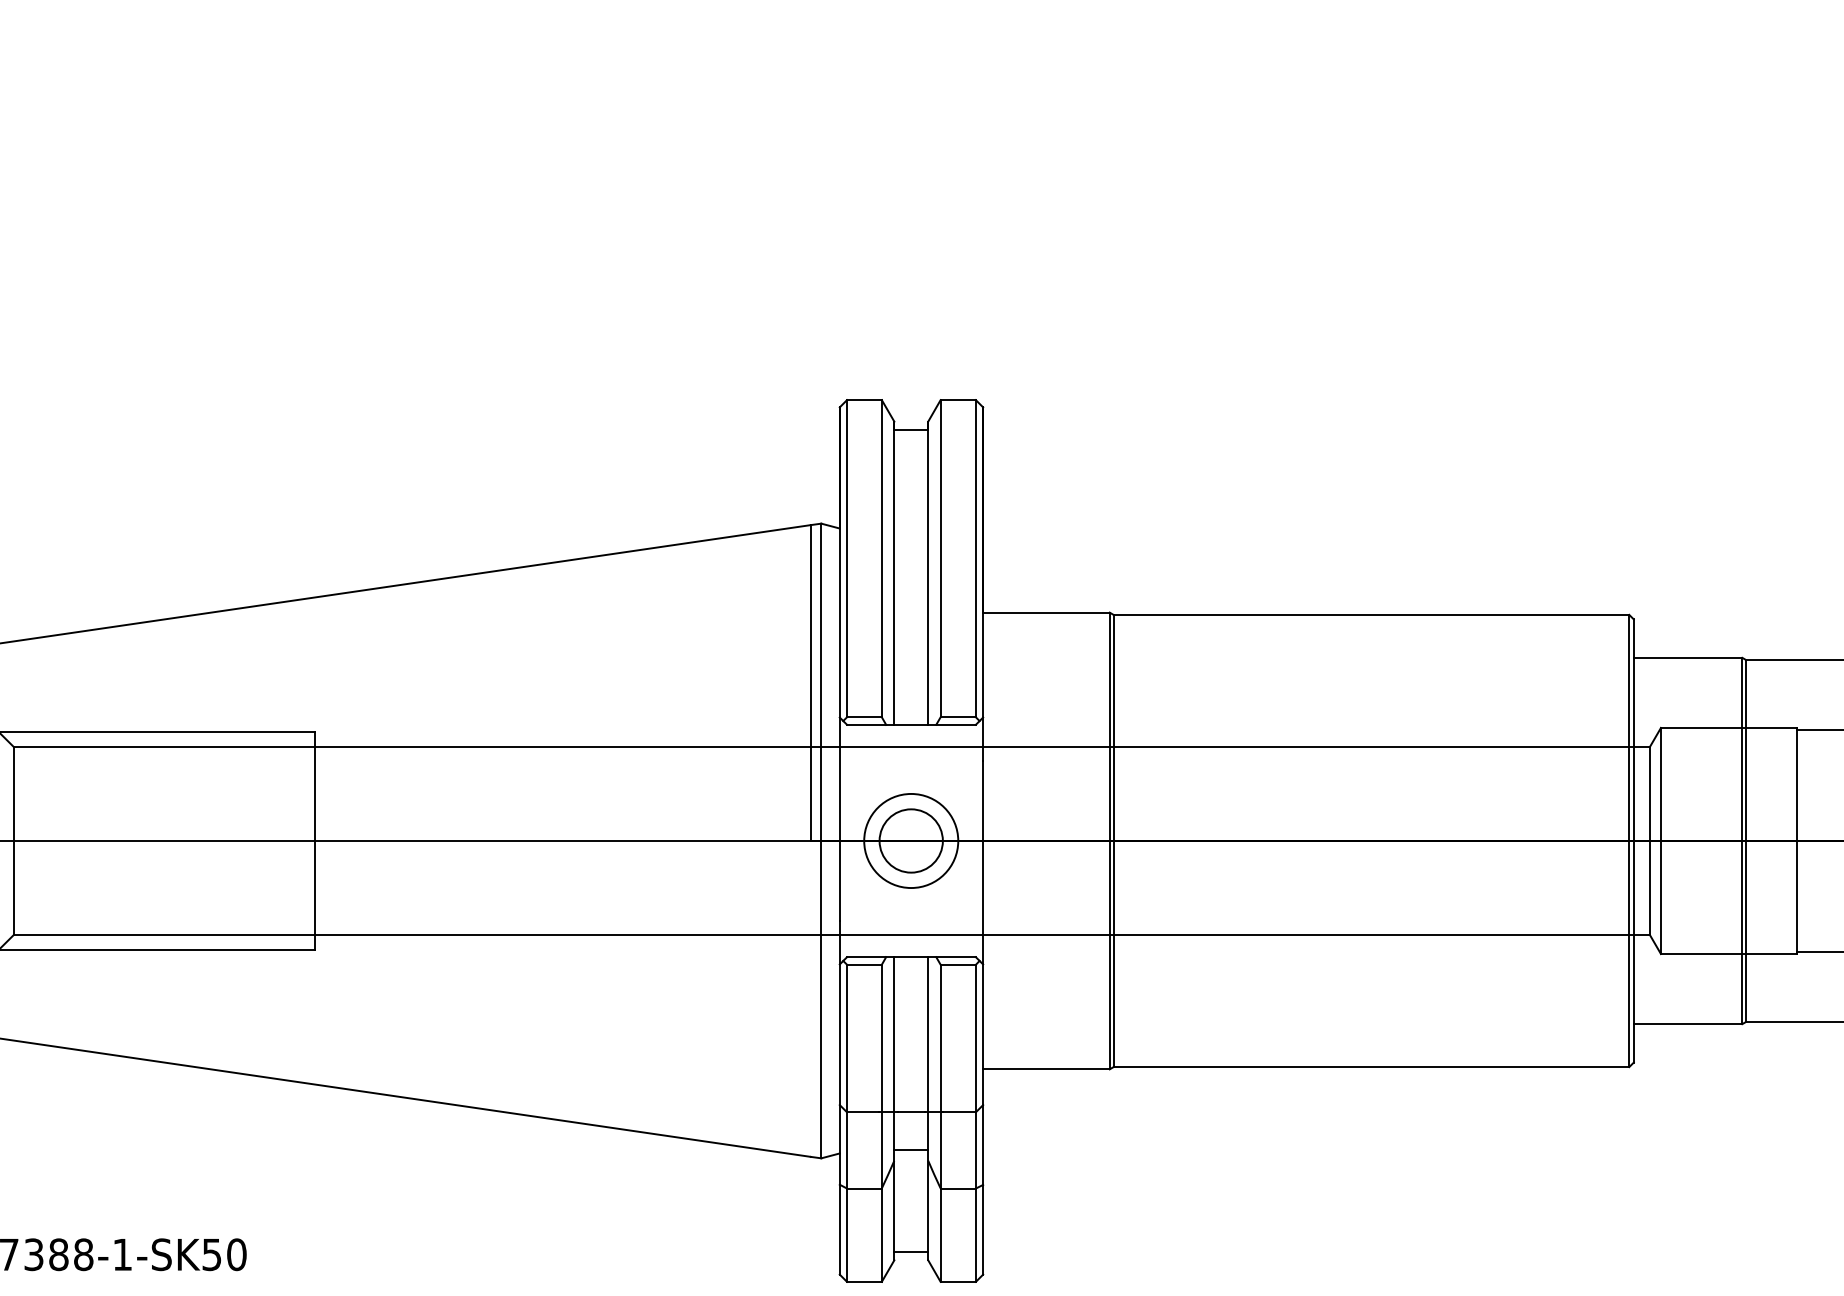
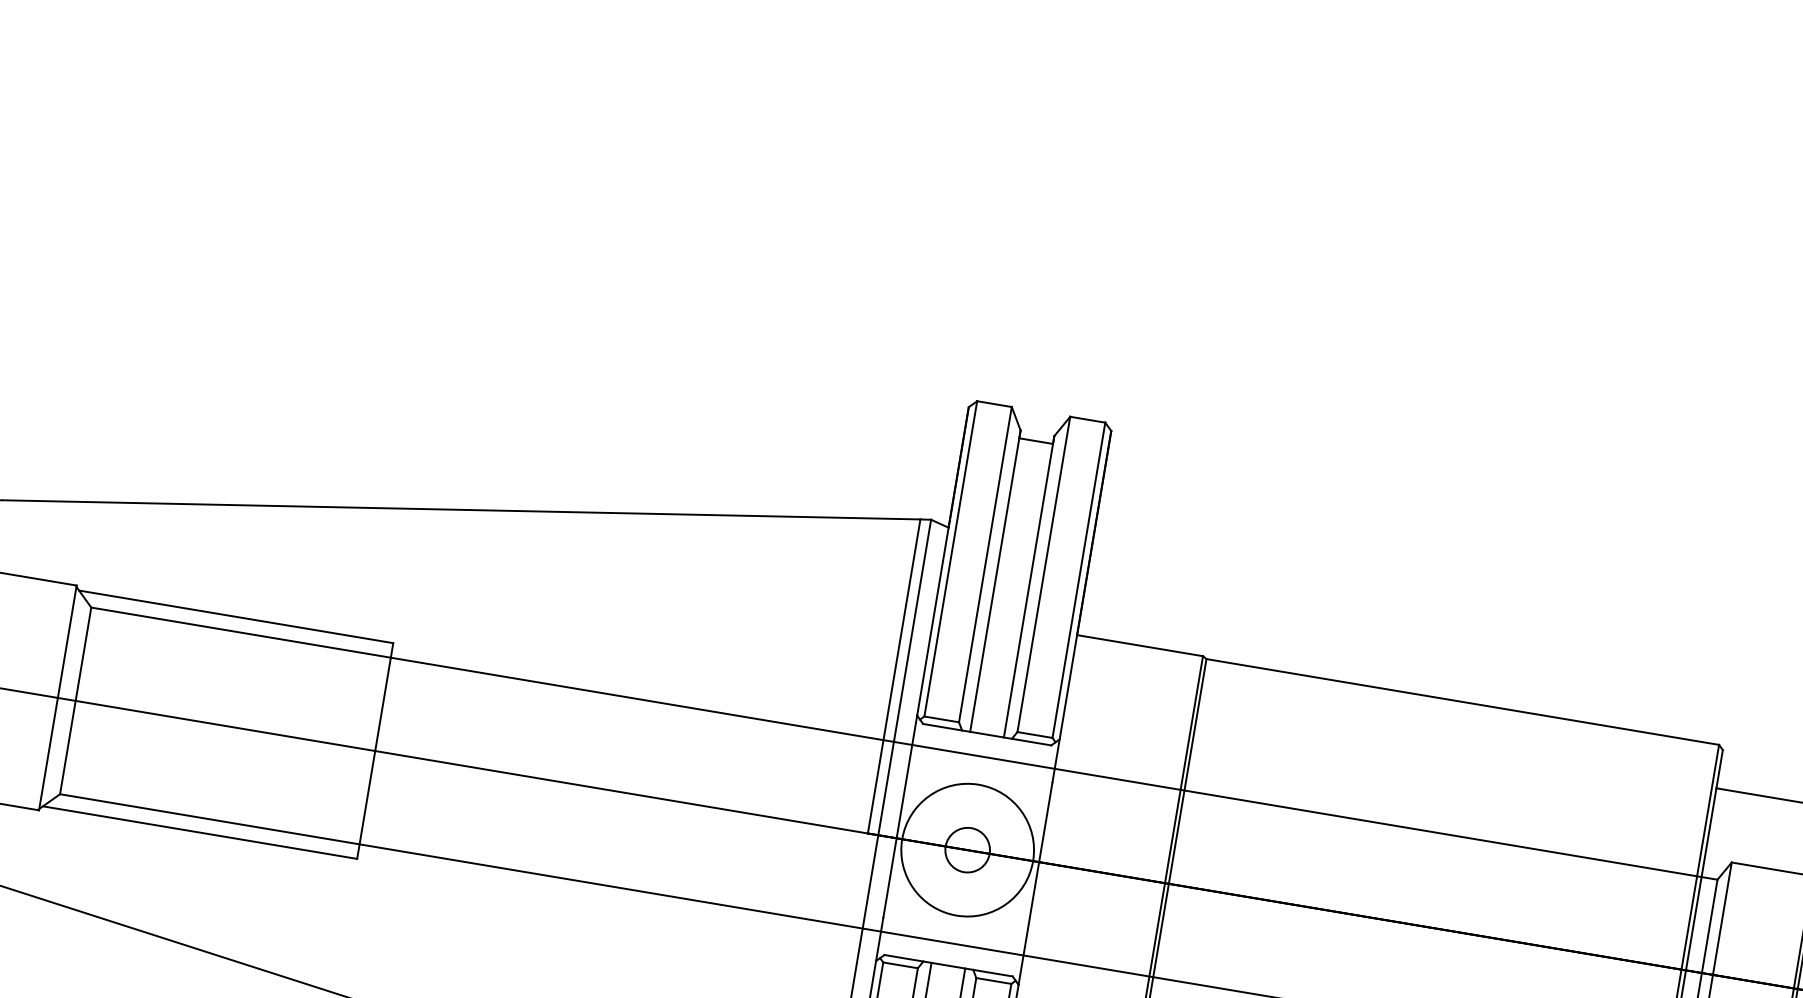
circle: (910, 840) -> (967, 849), size x0.7
circle: (911, 840) -> (968, 849), size x1.4

